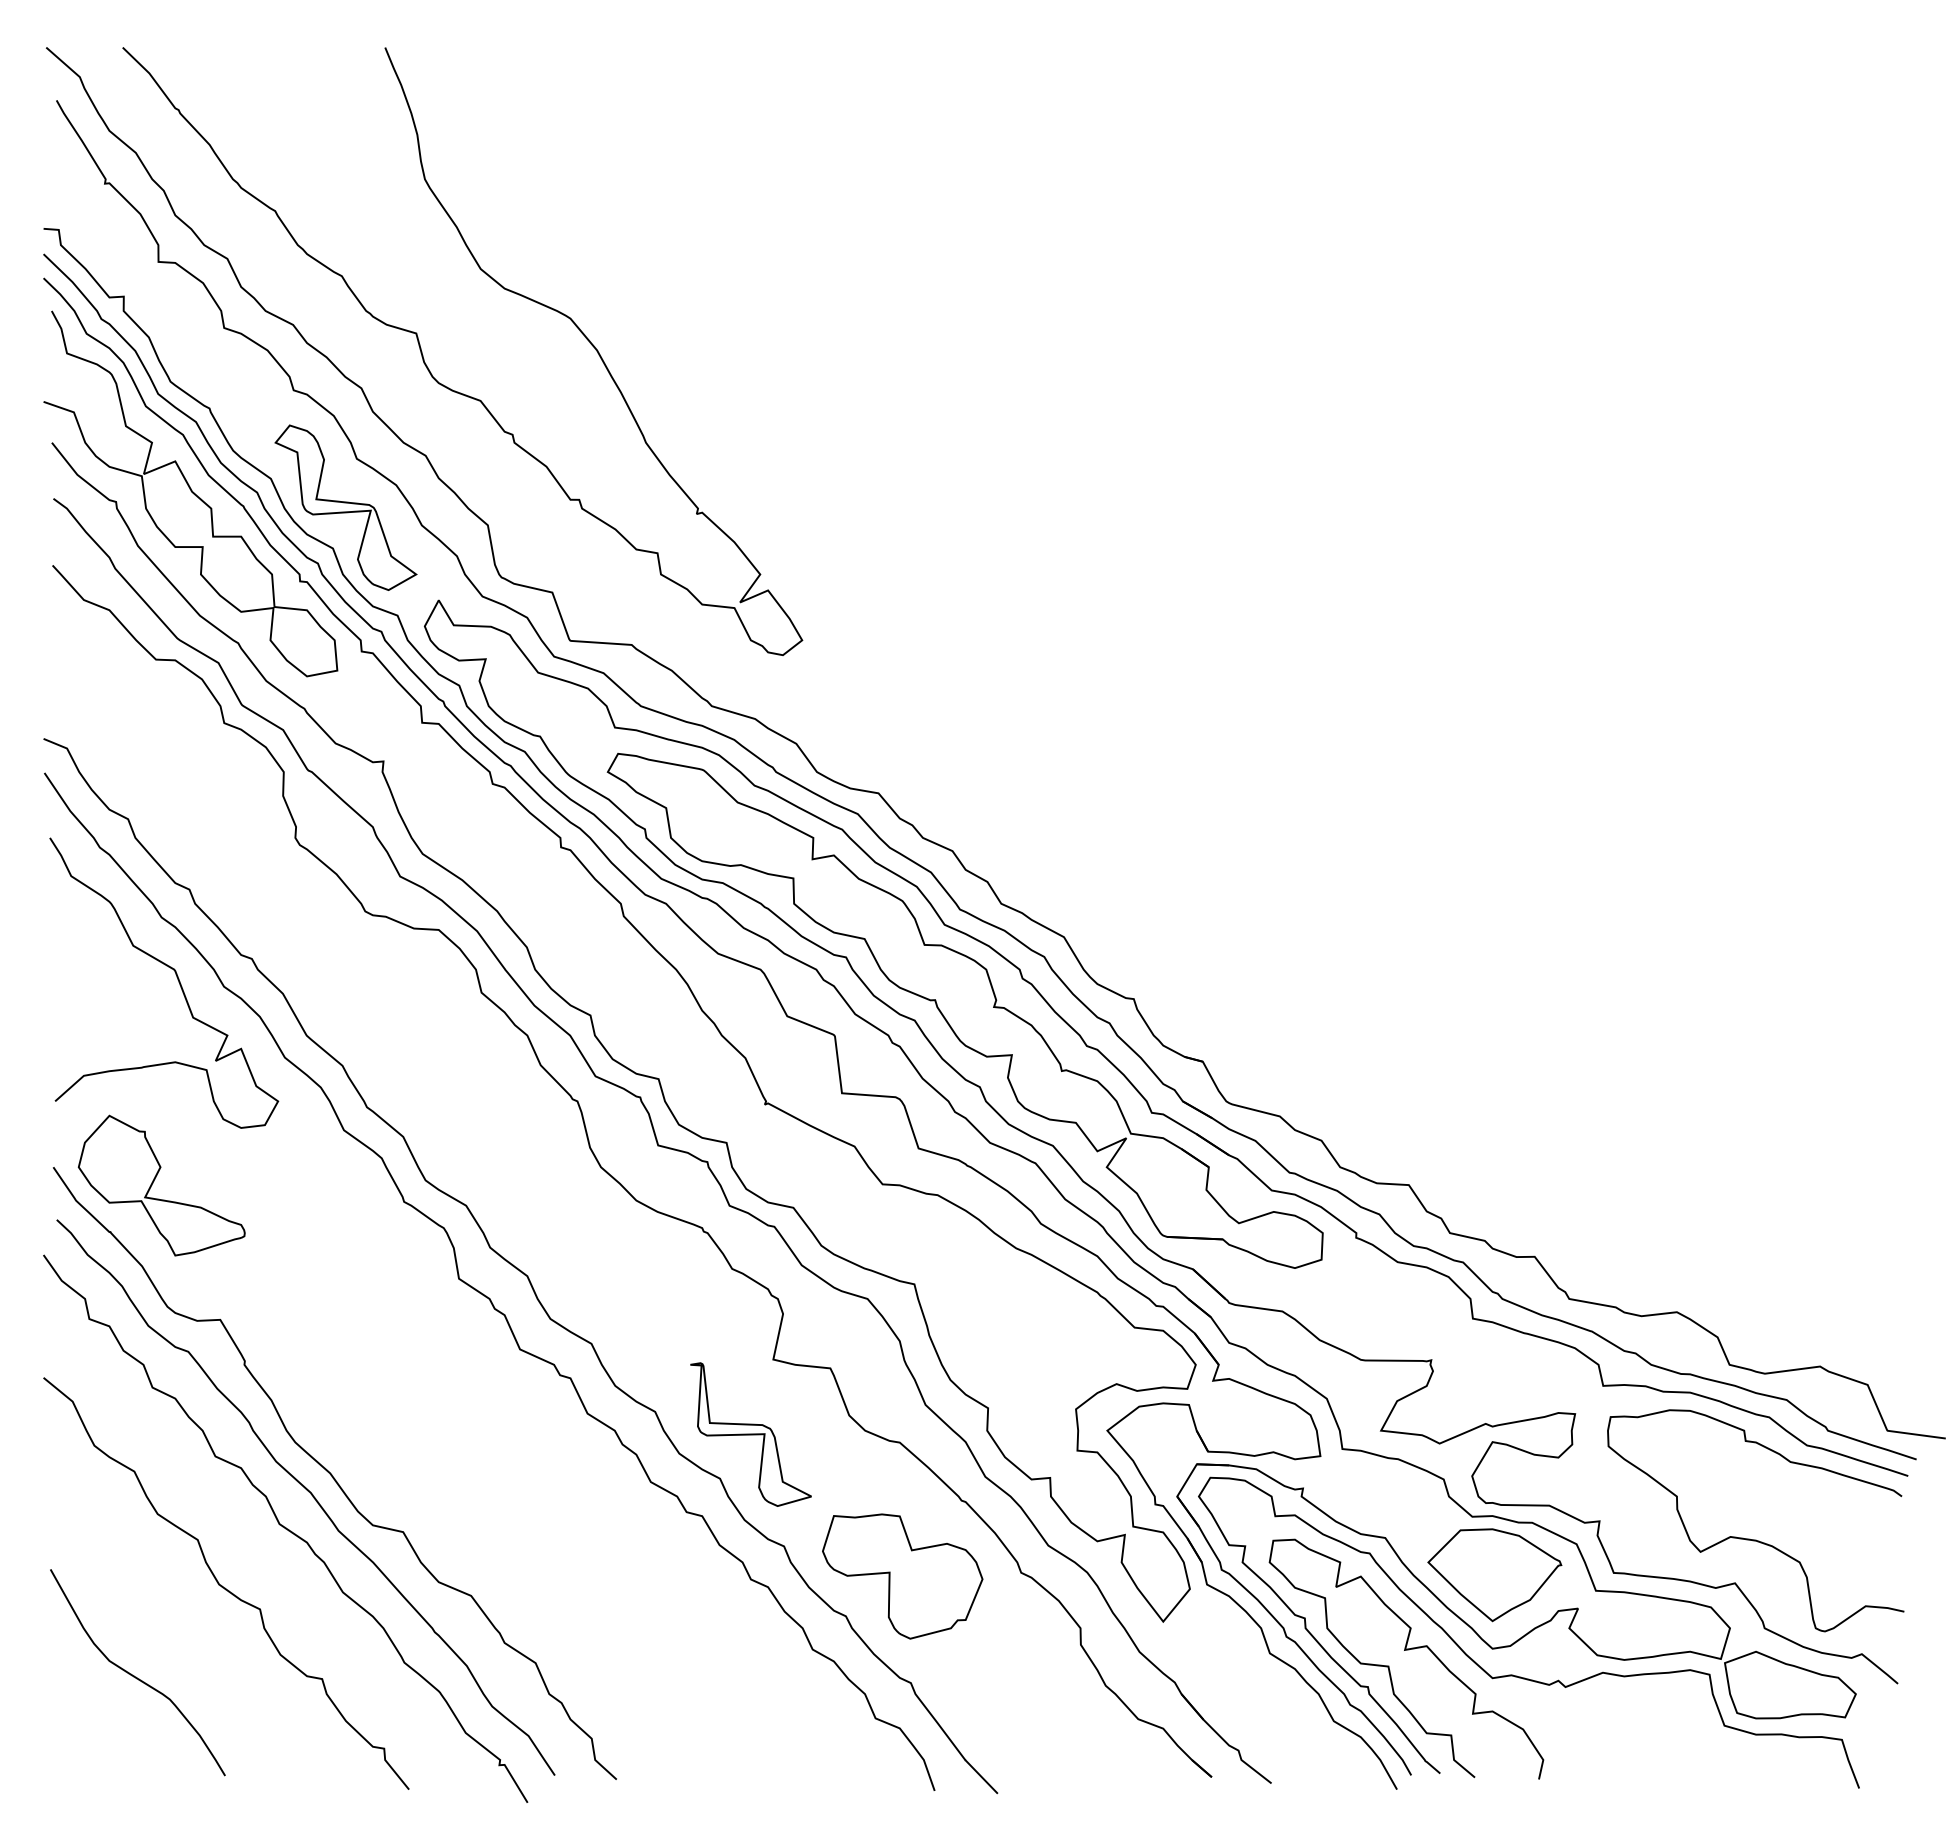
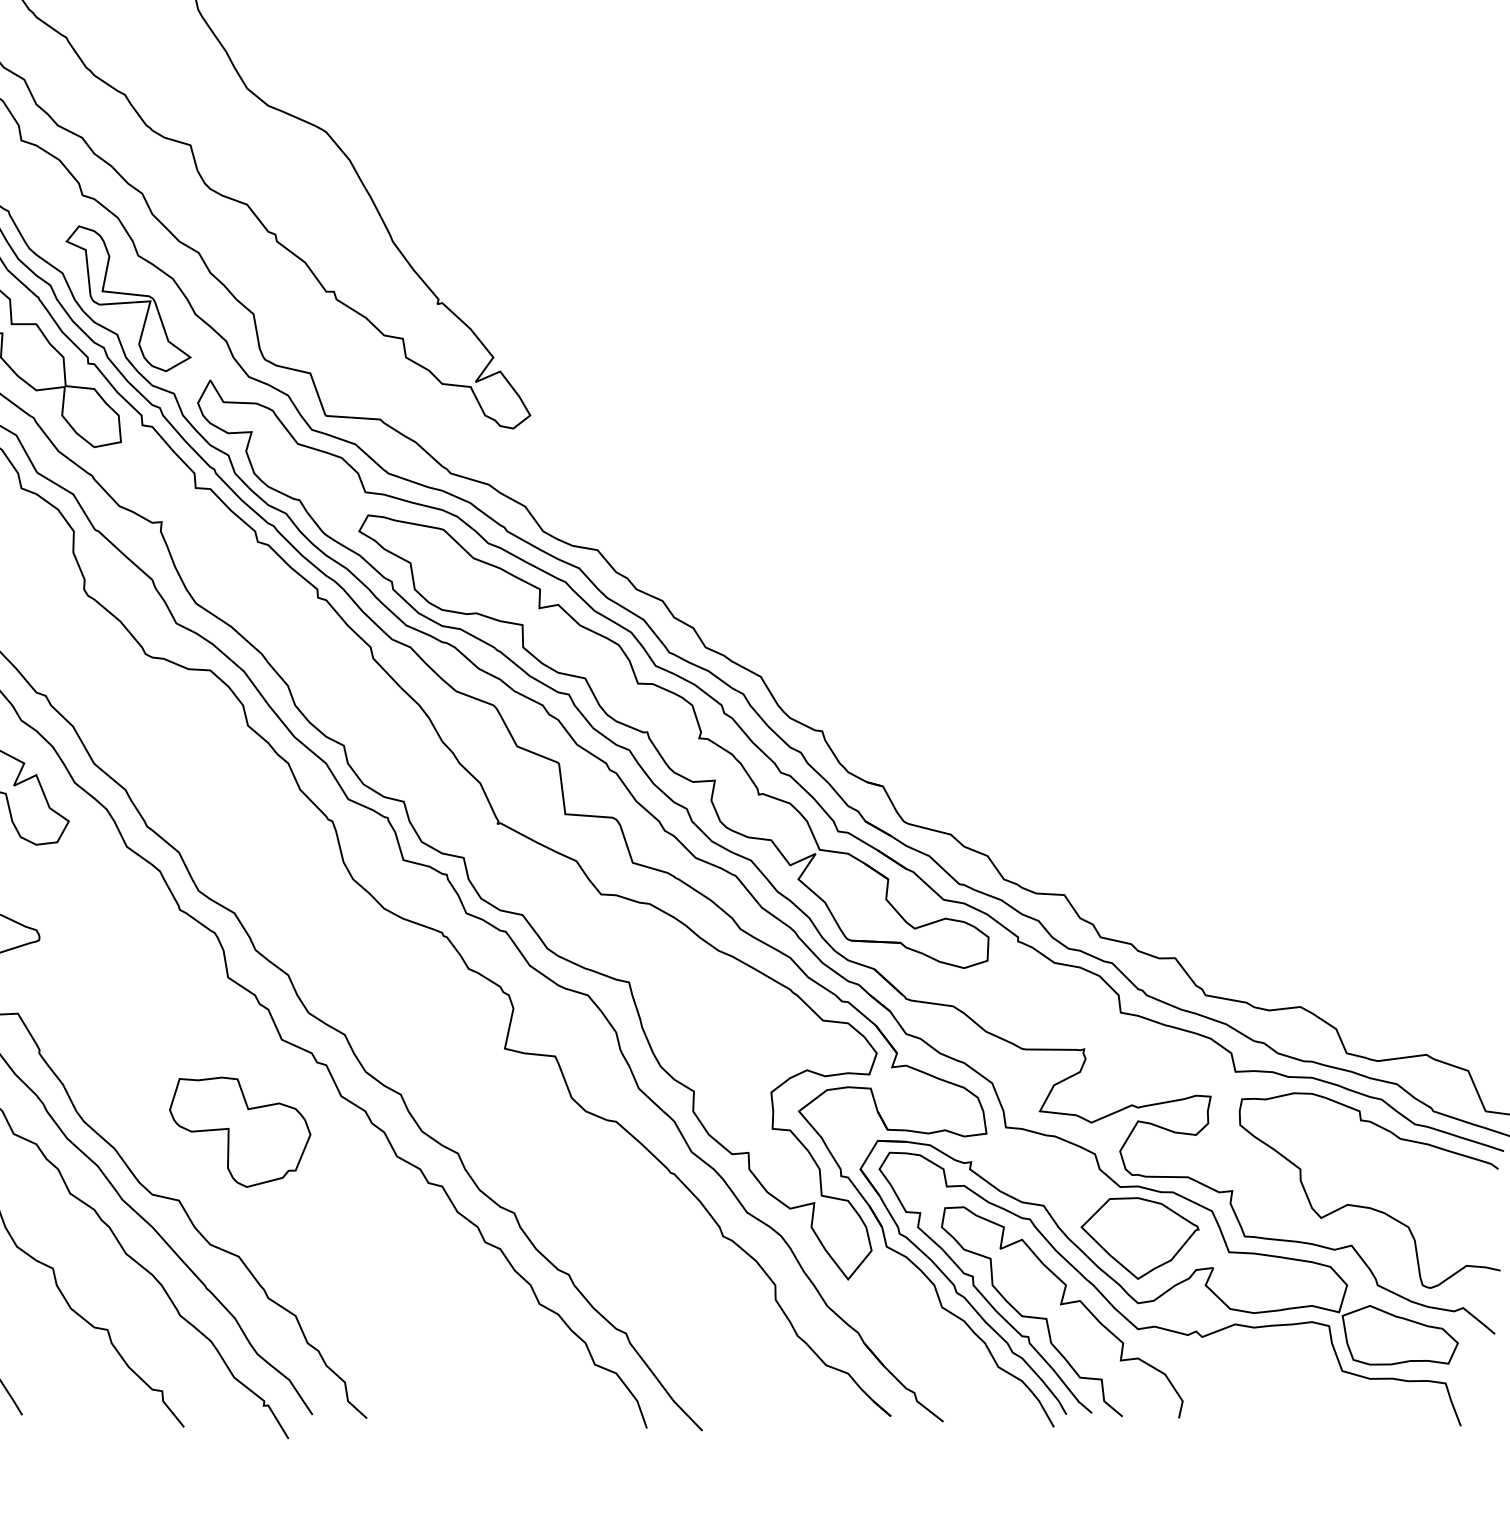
part: (750, 1434) -> (484, 1114), removed
part: (902, 1576) -> (240, 1132), moved

